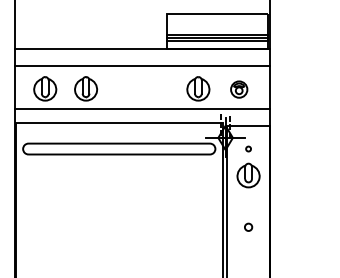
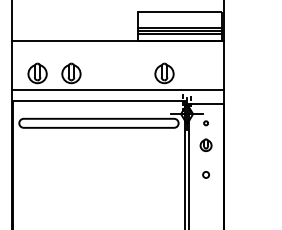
line: (141, 66) -> (117, 54), removed
part: (239, 89) -> (198, 73), removed
part: (248, 175) -> (206, 145), size x0.6
circle: (248, 226) -> (206, 174), moved

